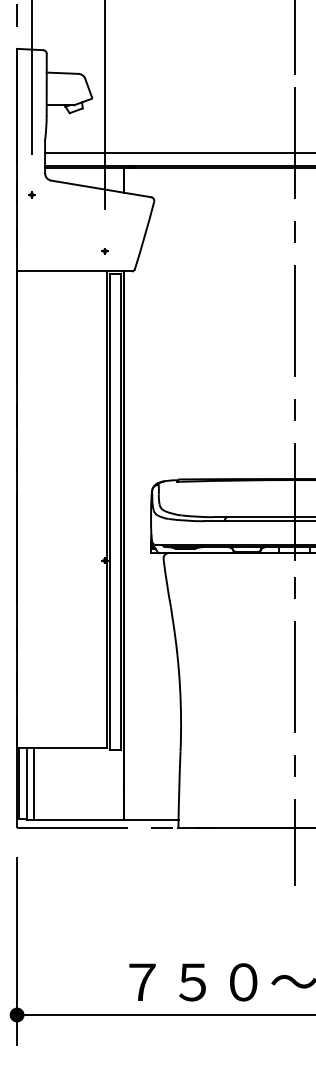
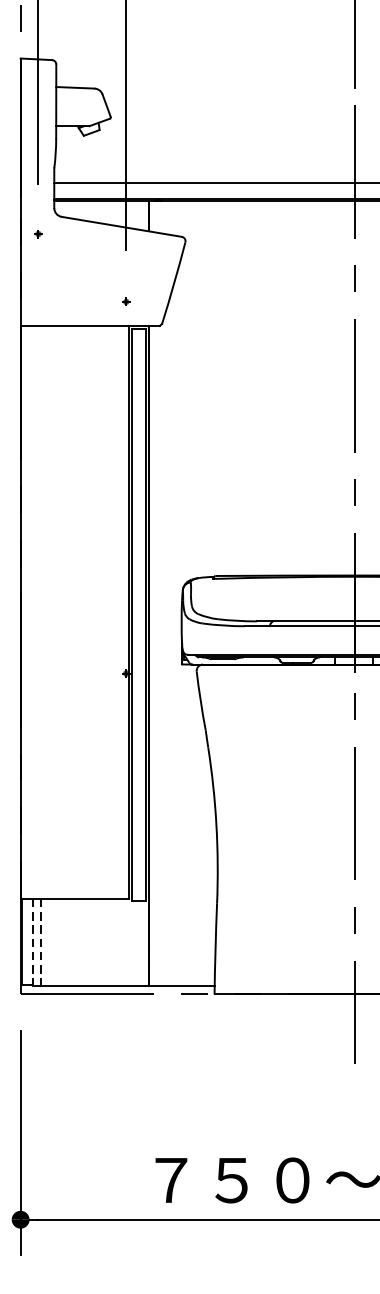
line: (27, 784) -> (33, 942), solid -> dashed
line: (34, 784) -> (41, 942), solid -> dashed

